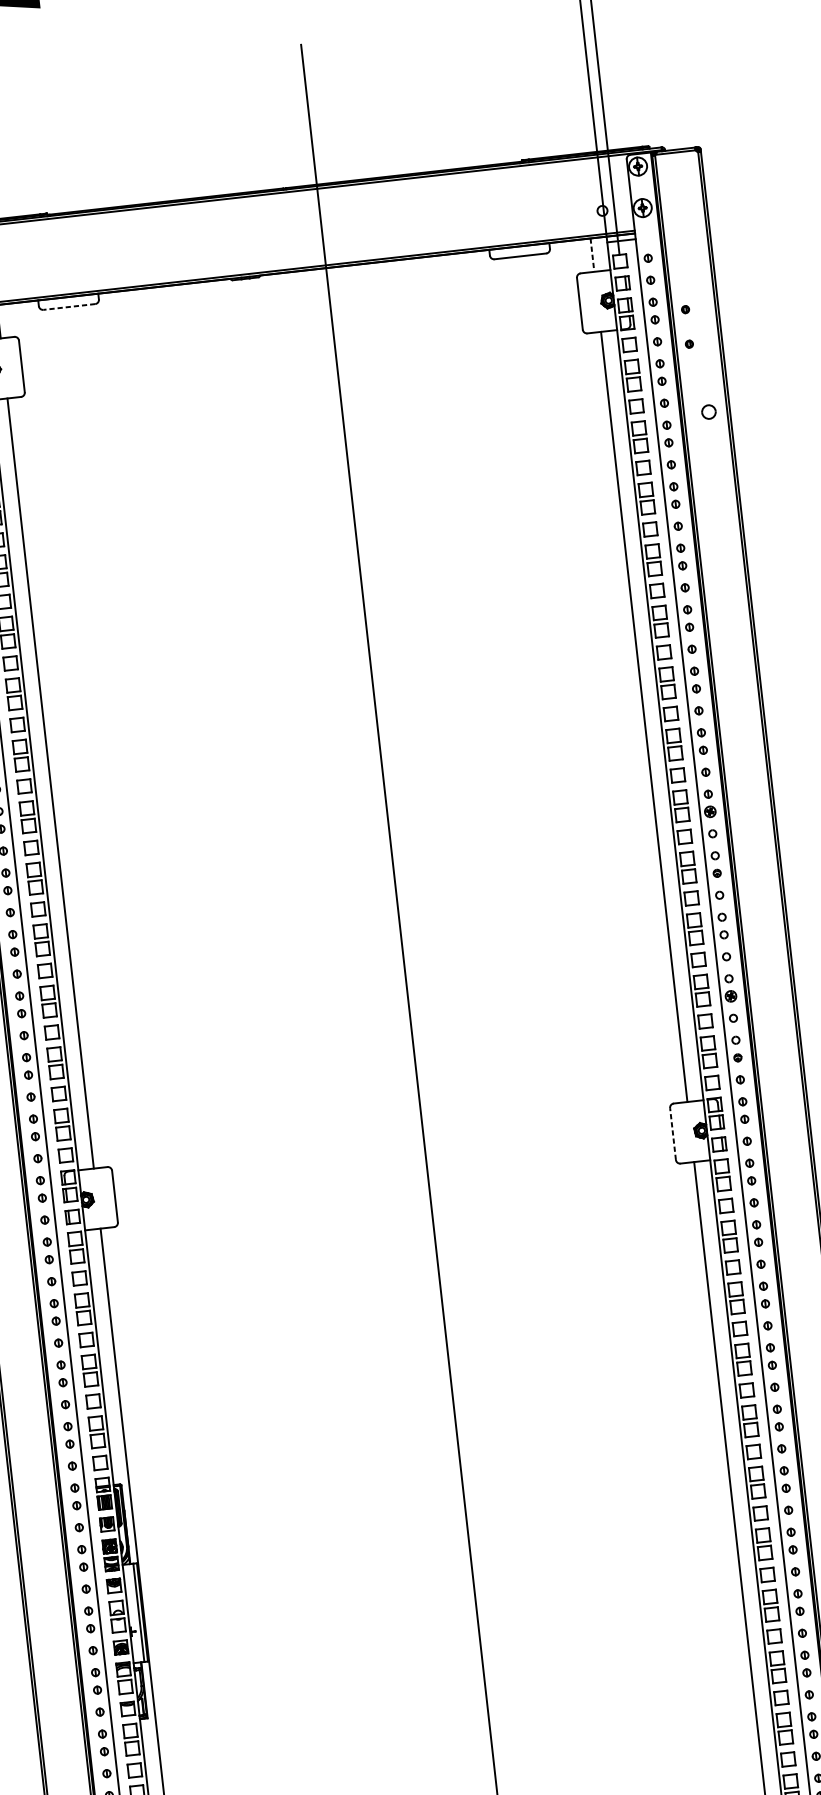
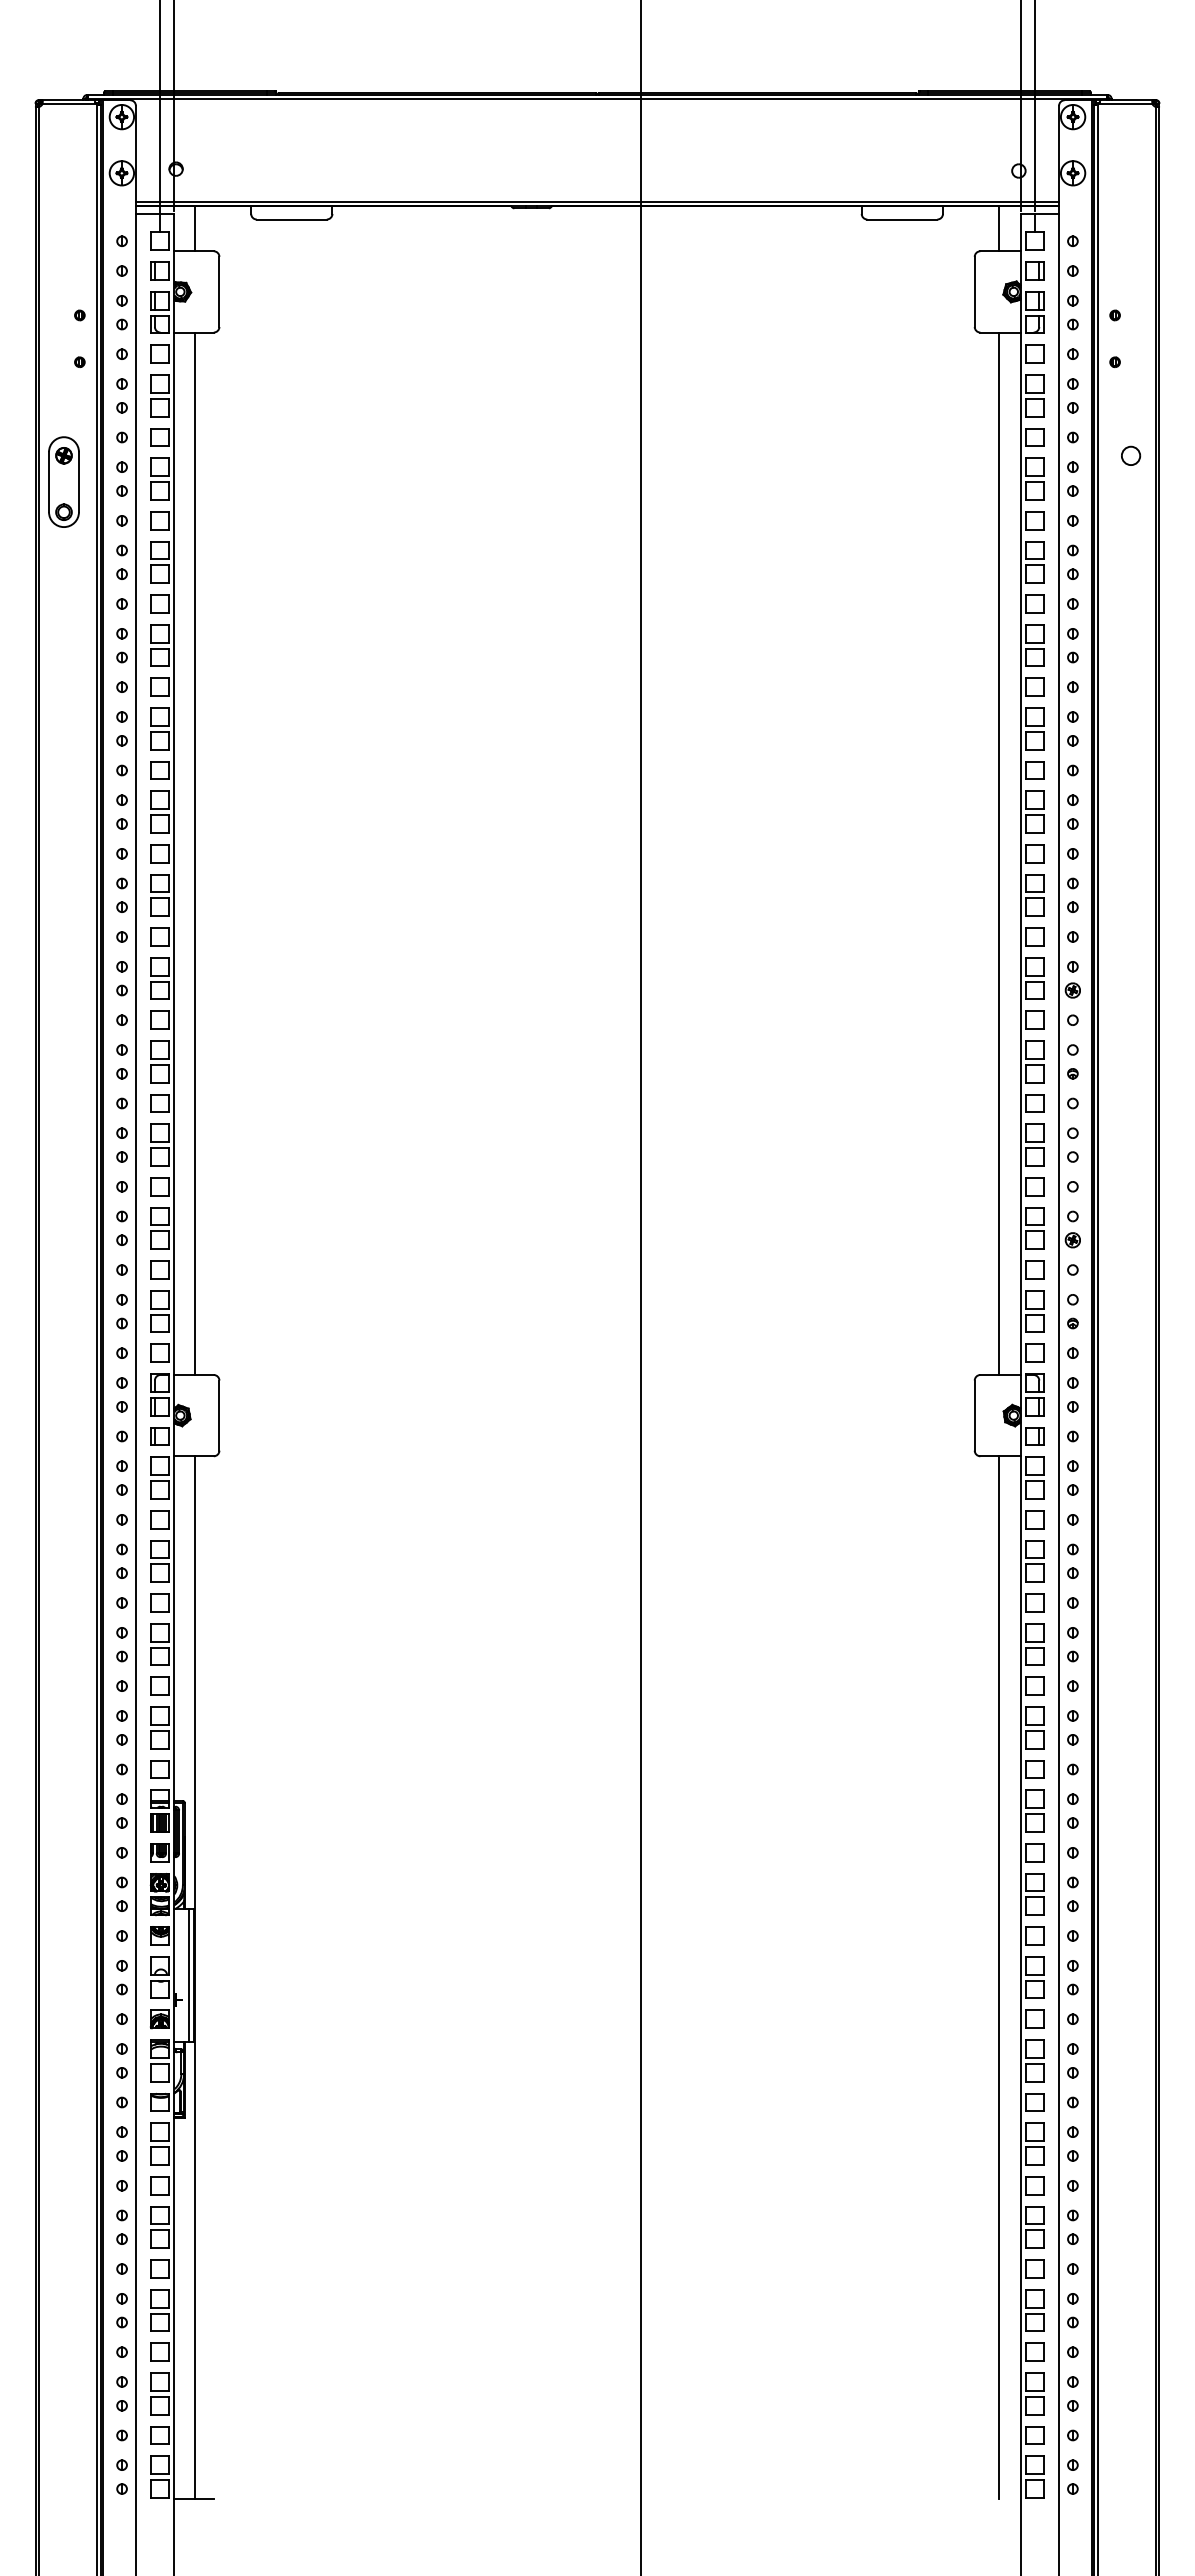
line: (592, 255) -> (998, 228), dashed -> solid
line: (69, 306) -> (291, 219), dashed -> solid
line: (672, 1133) -> (974, 1415), dashed -> solid

